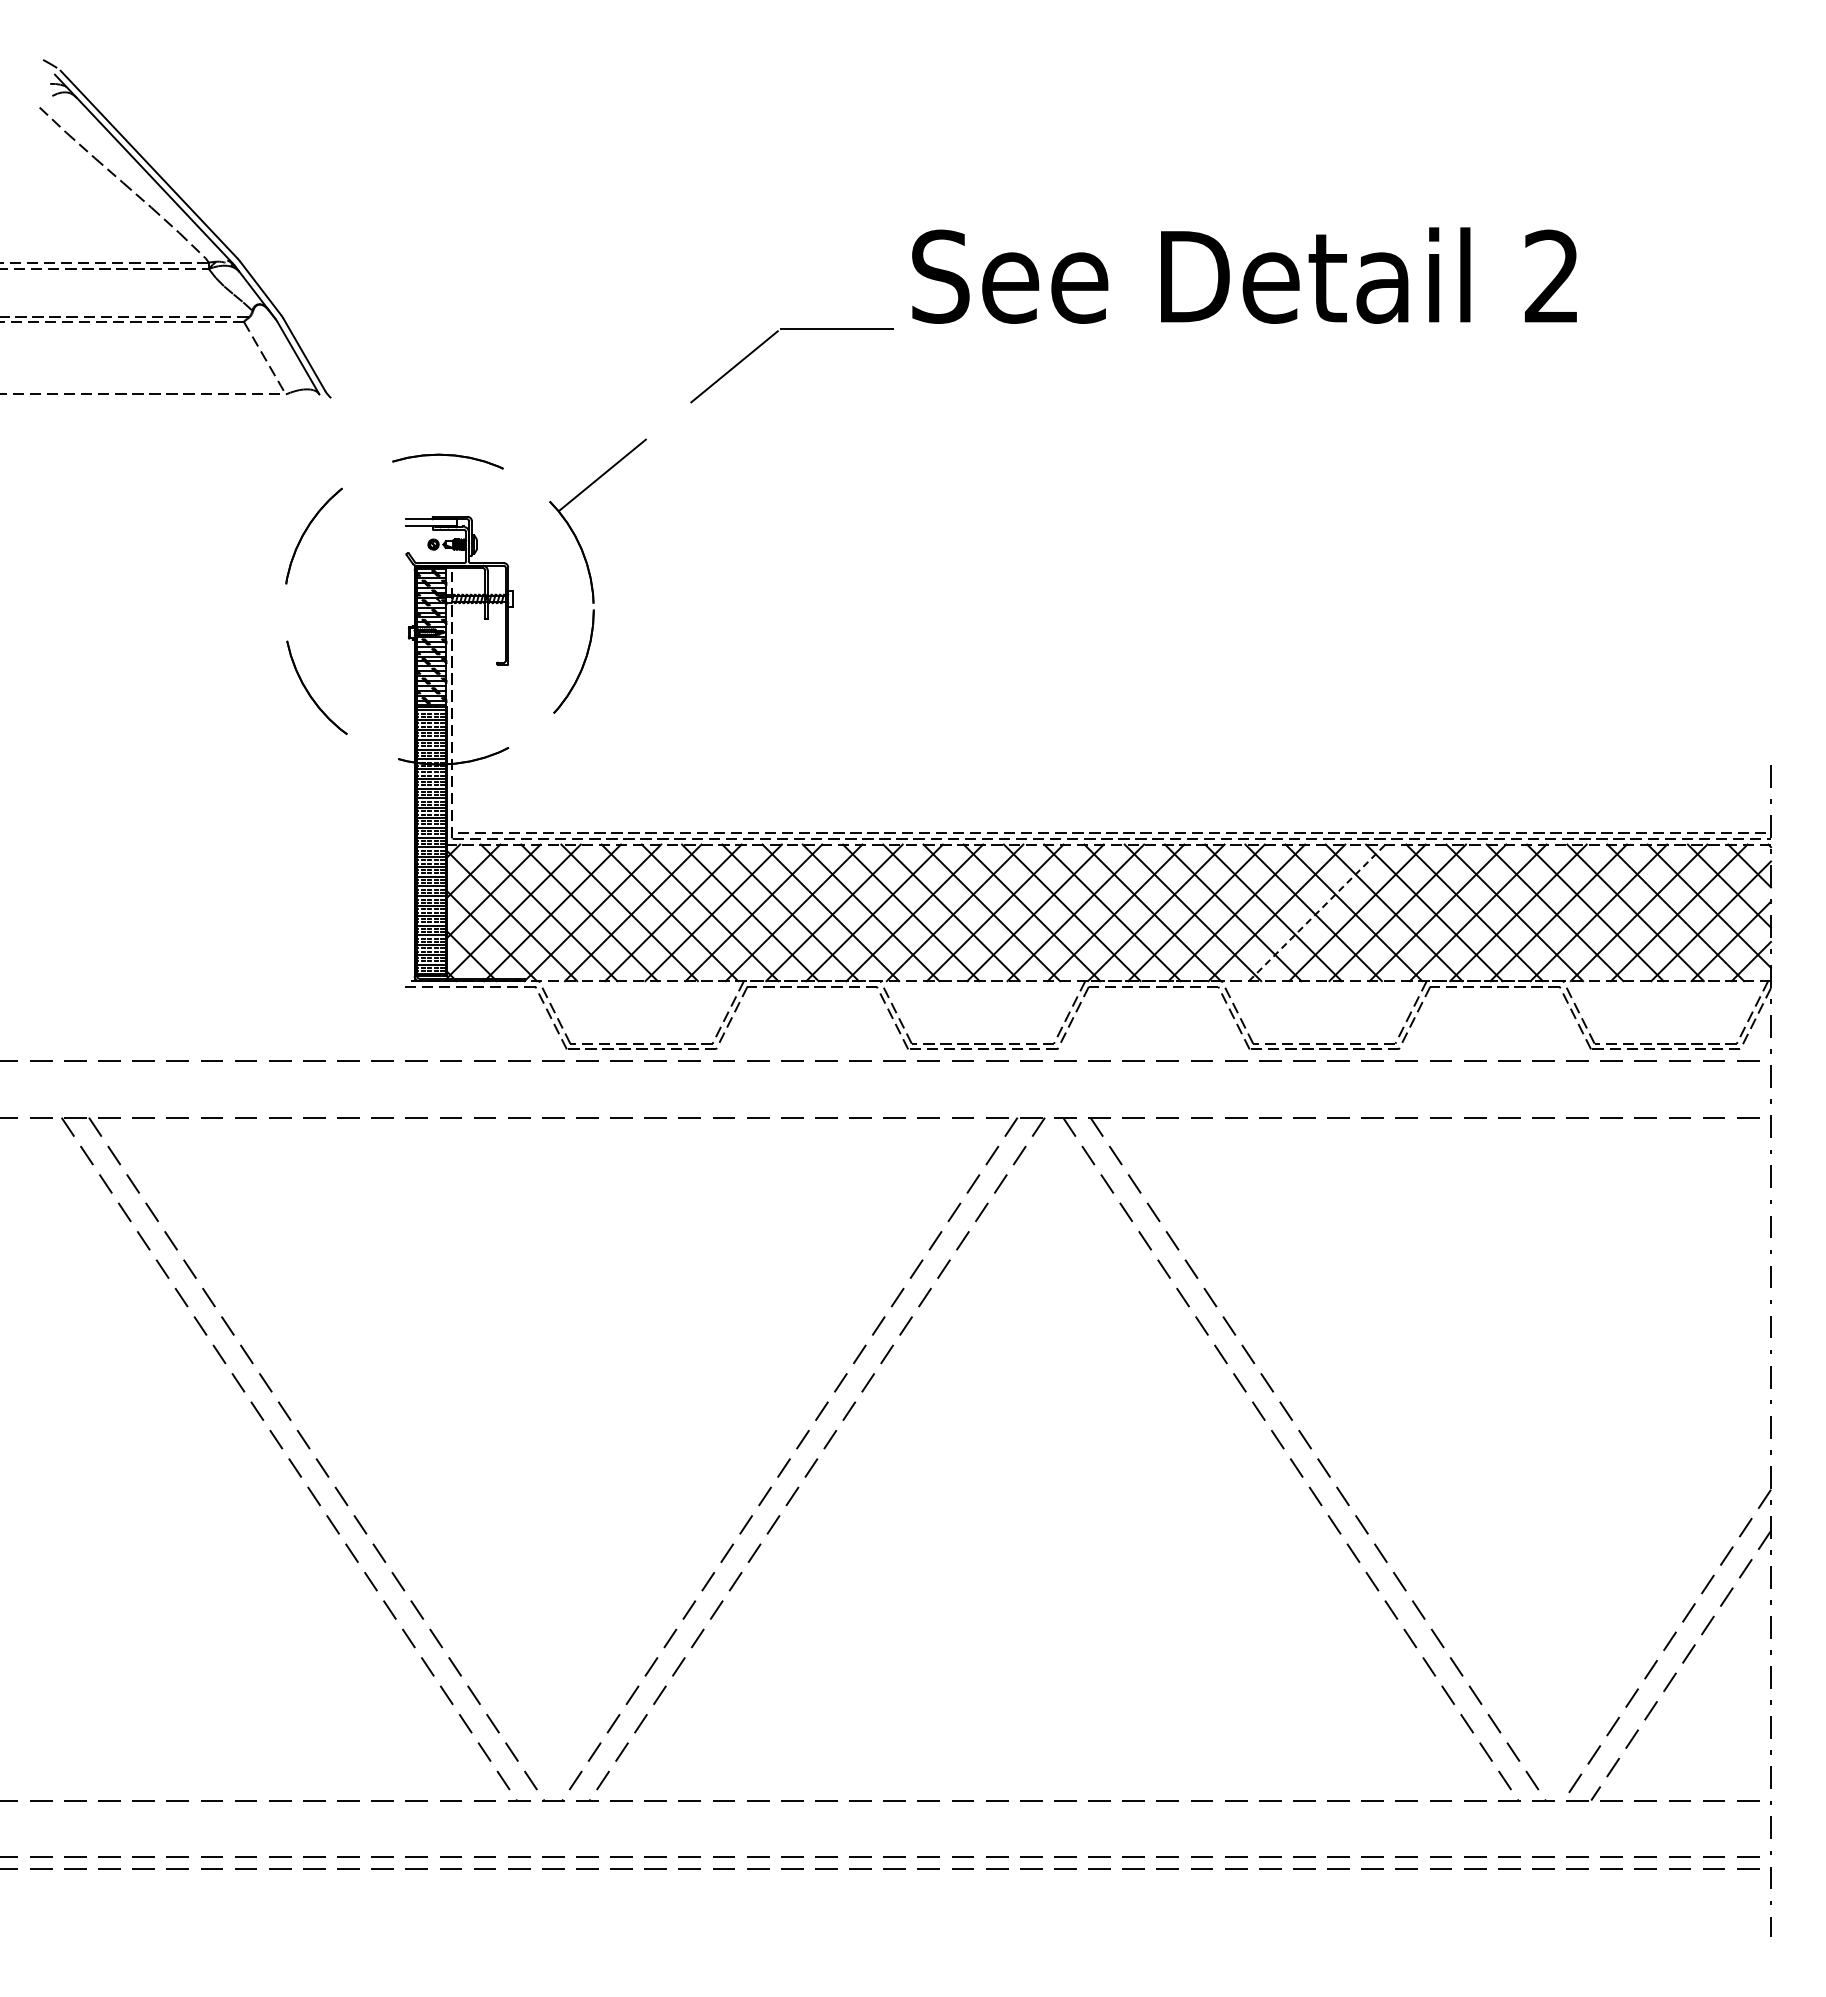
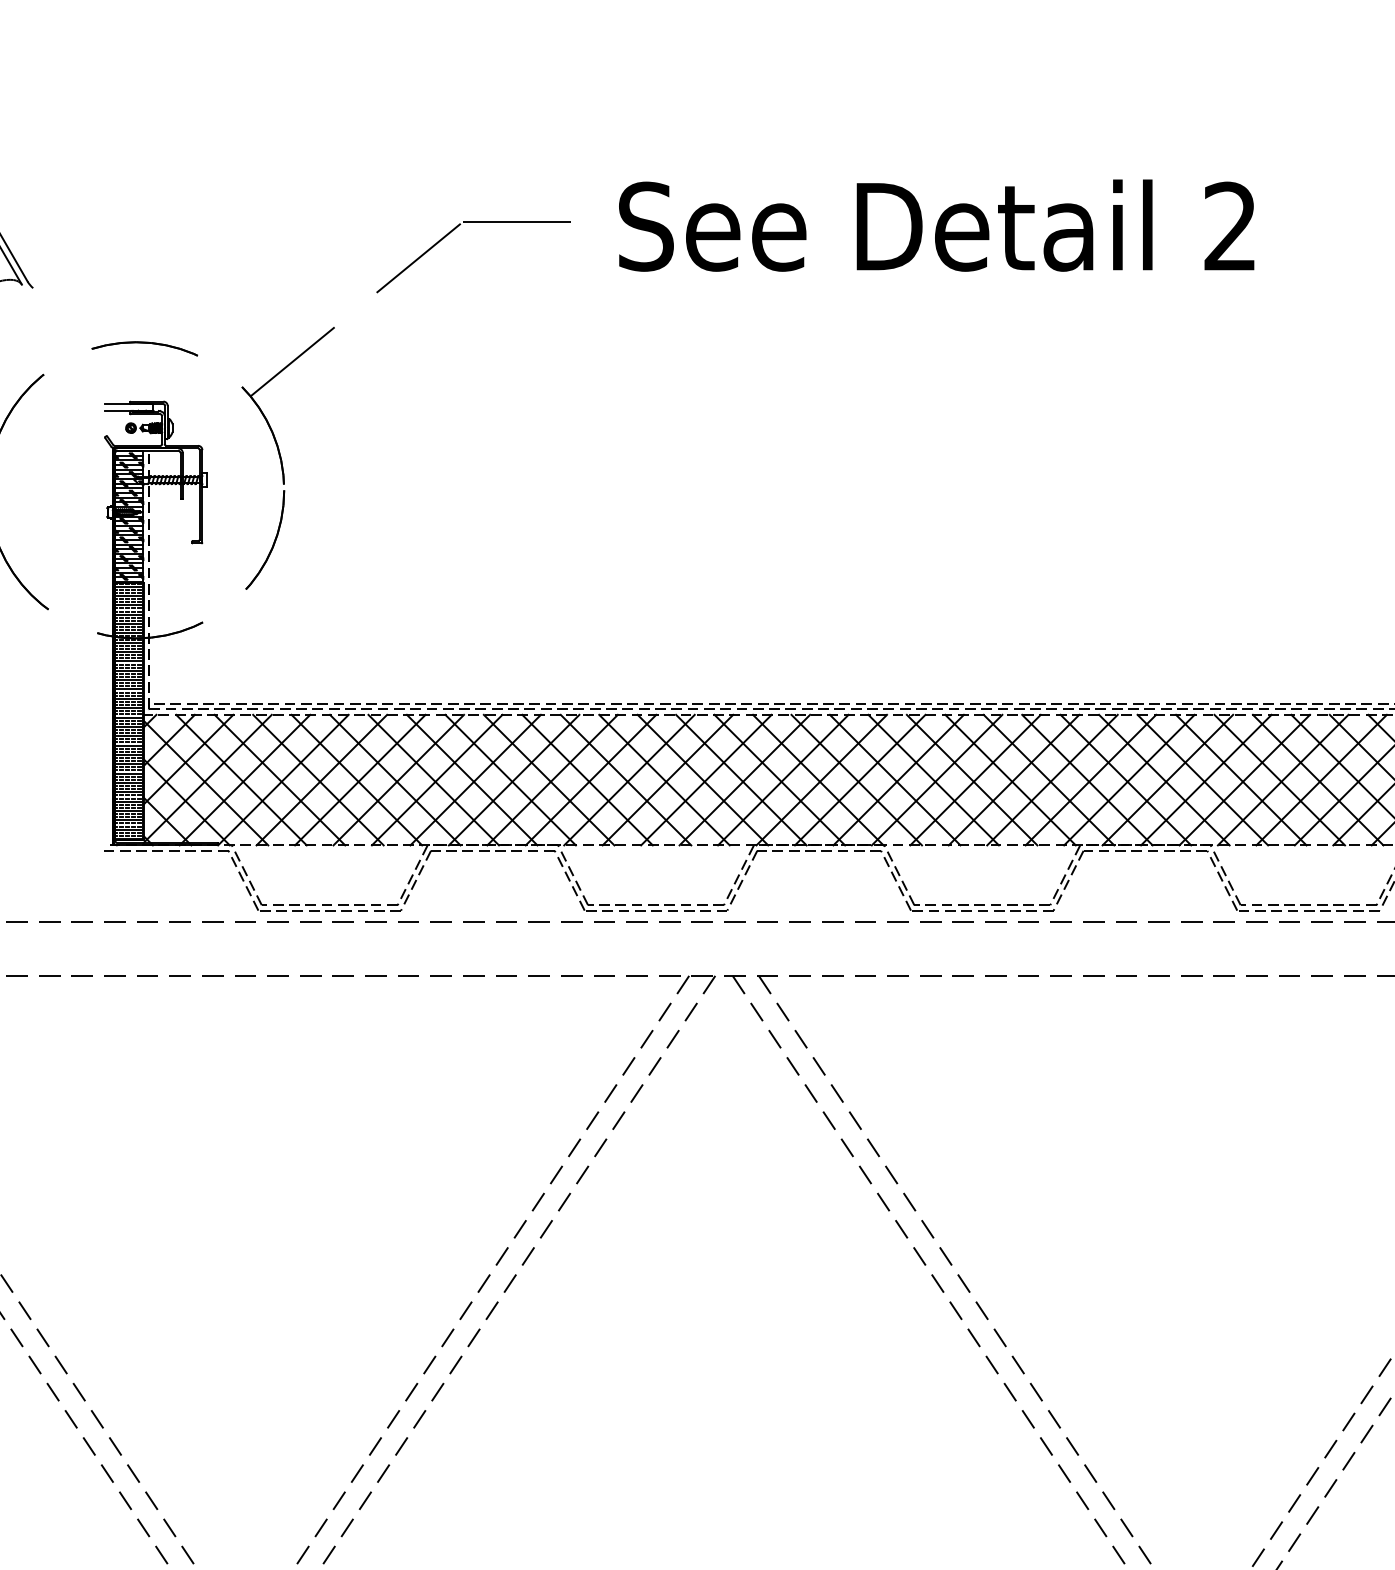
text: (1244, 275) -> (936, 225), moved
line: (1317, 912) -> (975, 779), dashed -> solid

